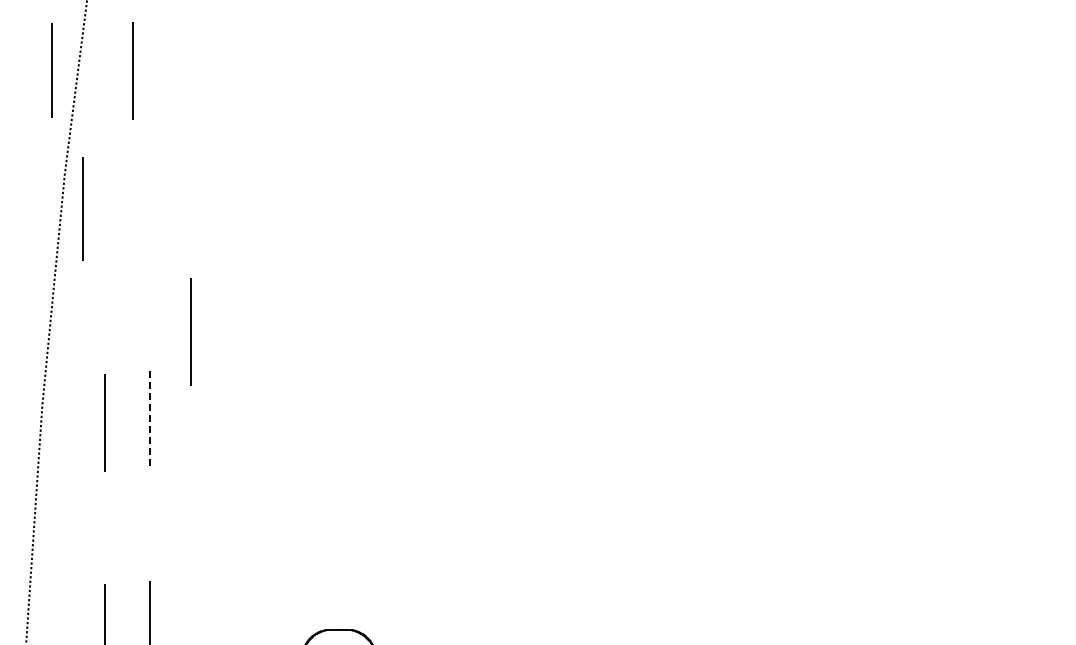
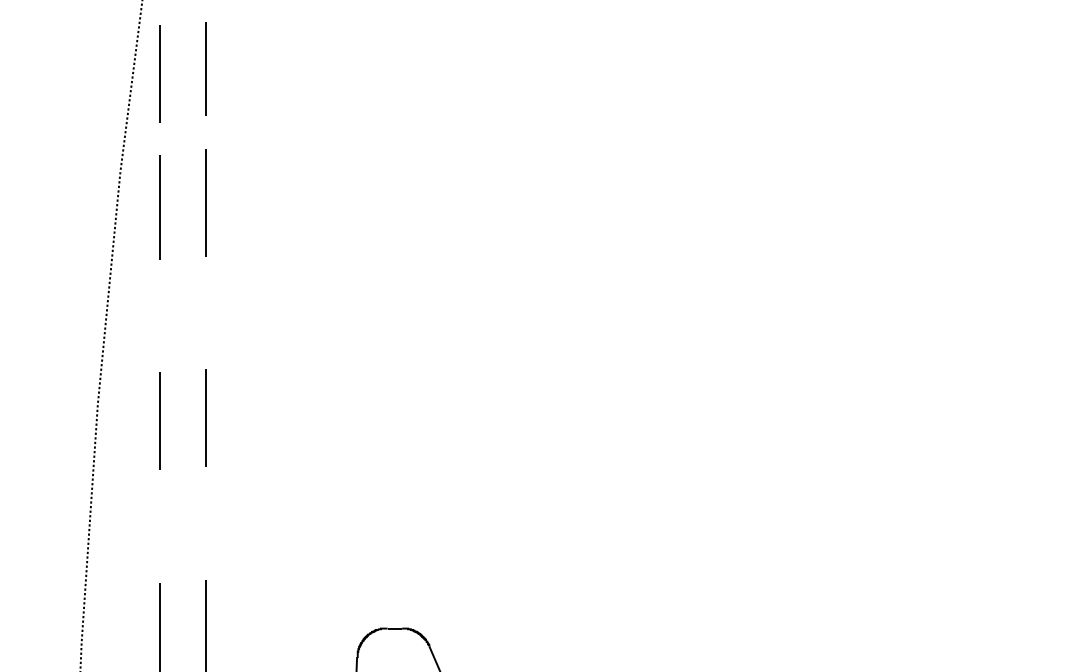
line: (51, 69) -> (205, 68), moved
line: (131, 70) -> (159, 73), moved
line: (81, 208) -> (159, 207), moved
line: (190, 331) -> (205, 202), moved
line: (149, 419) -> (205, 418), dashed -> solid

